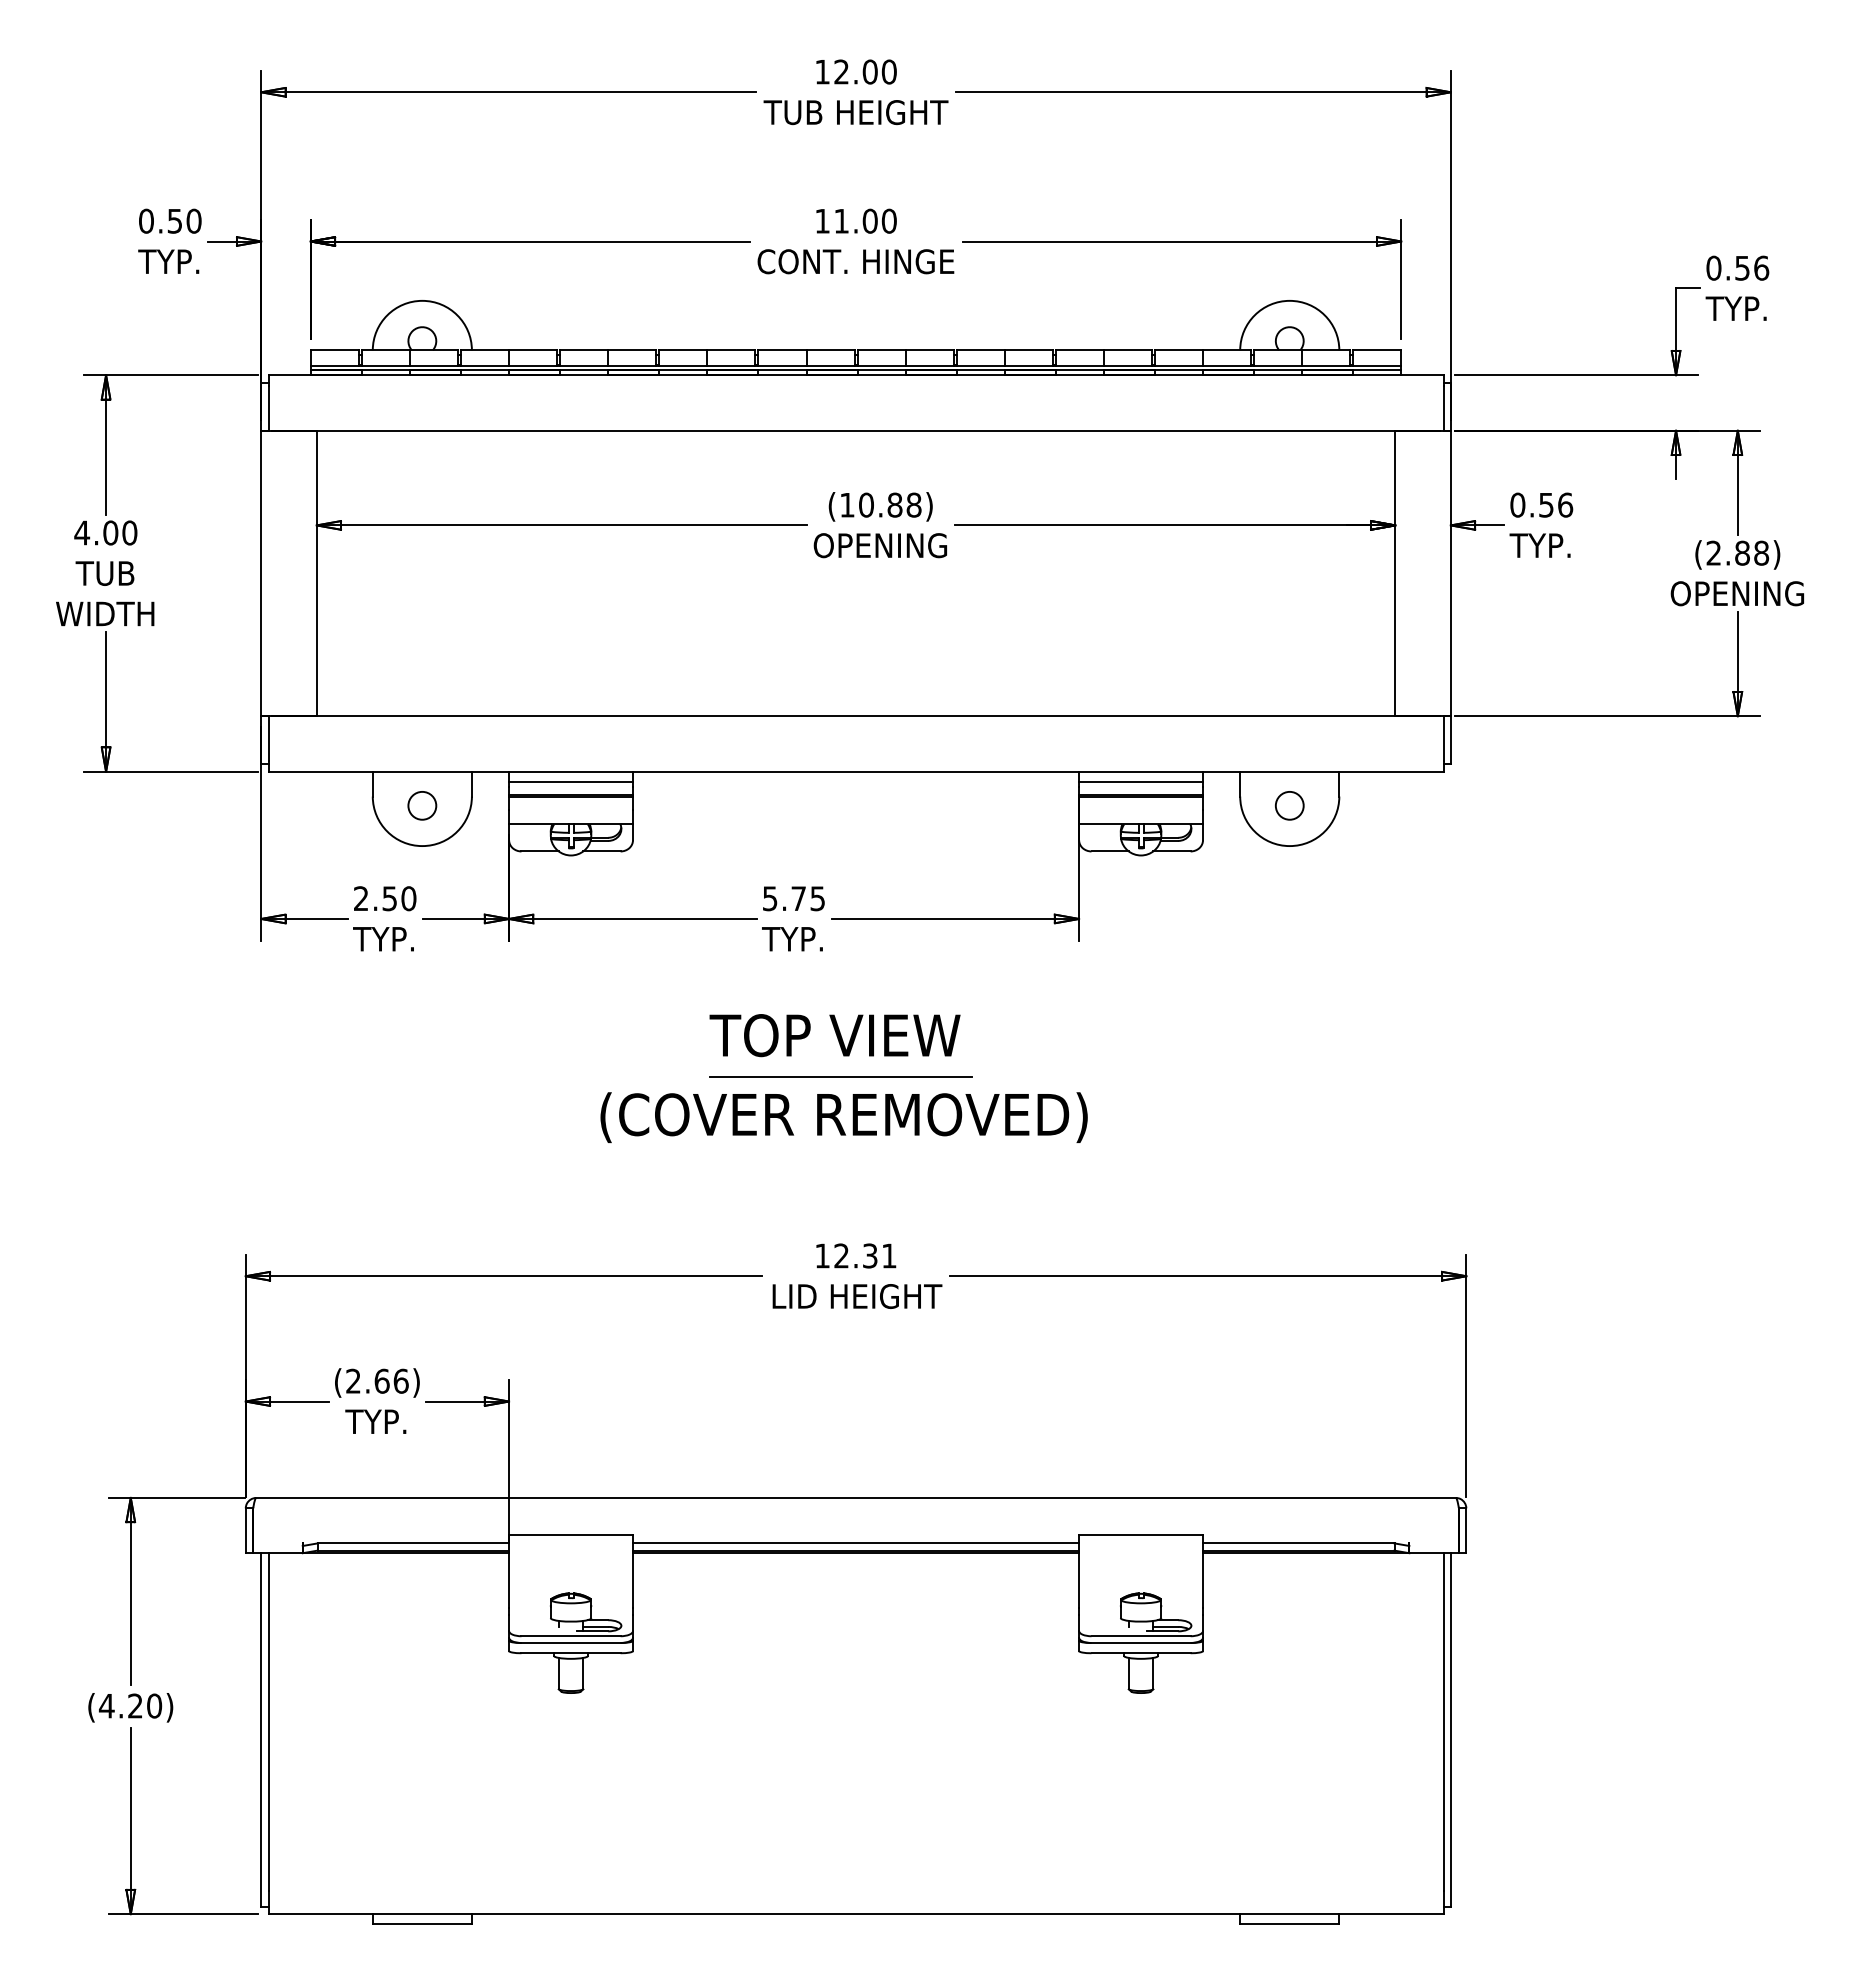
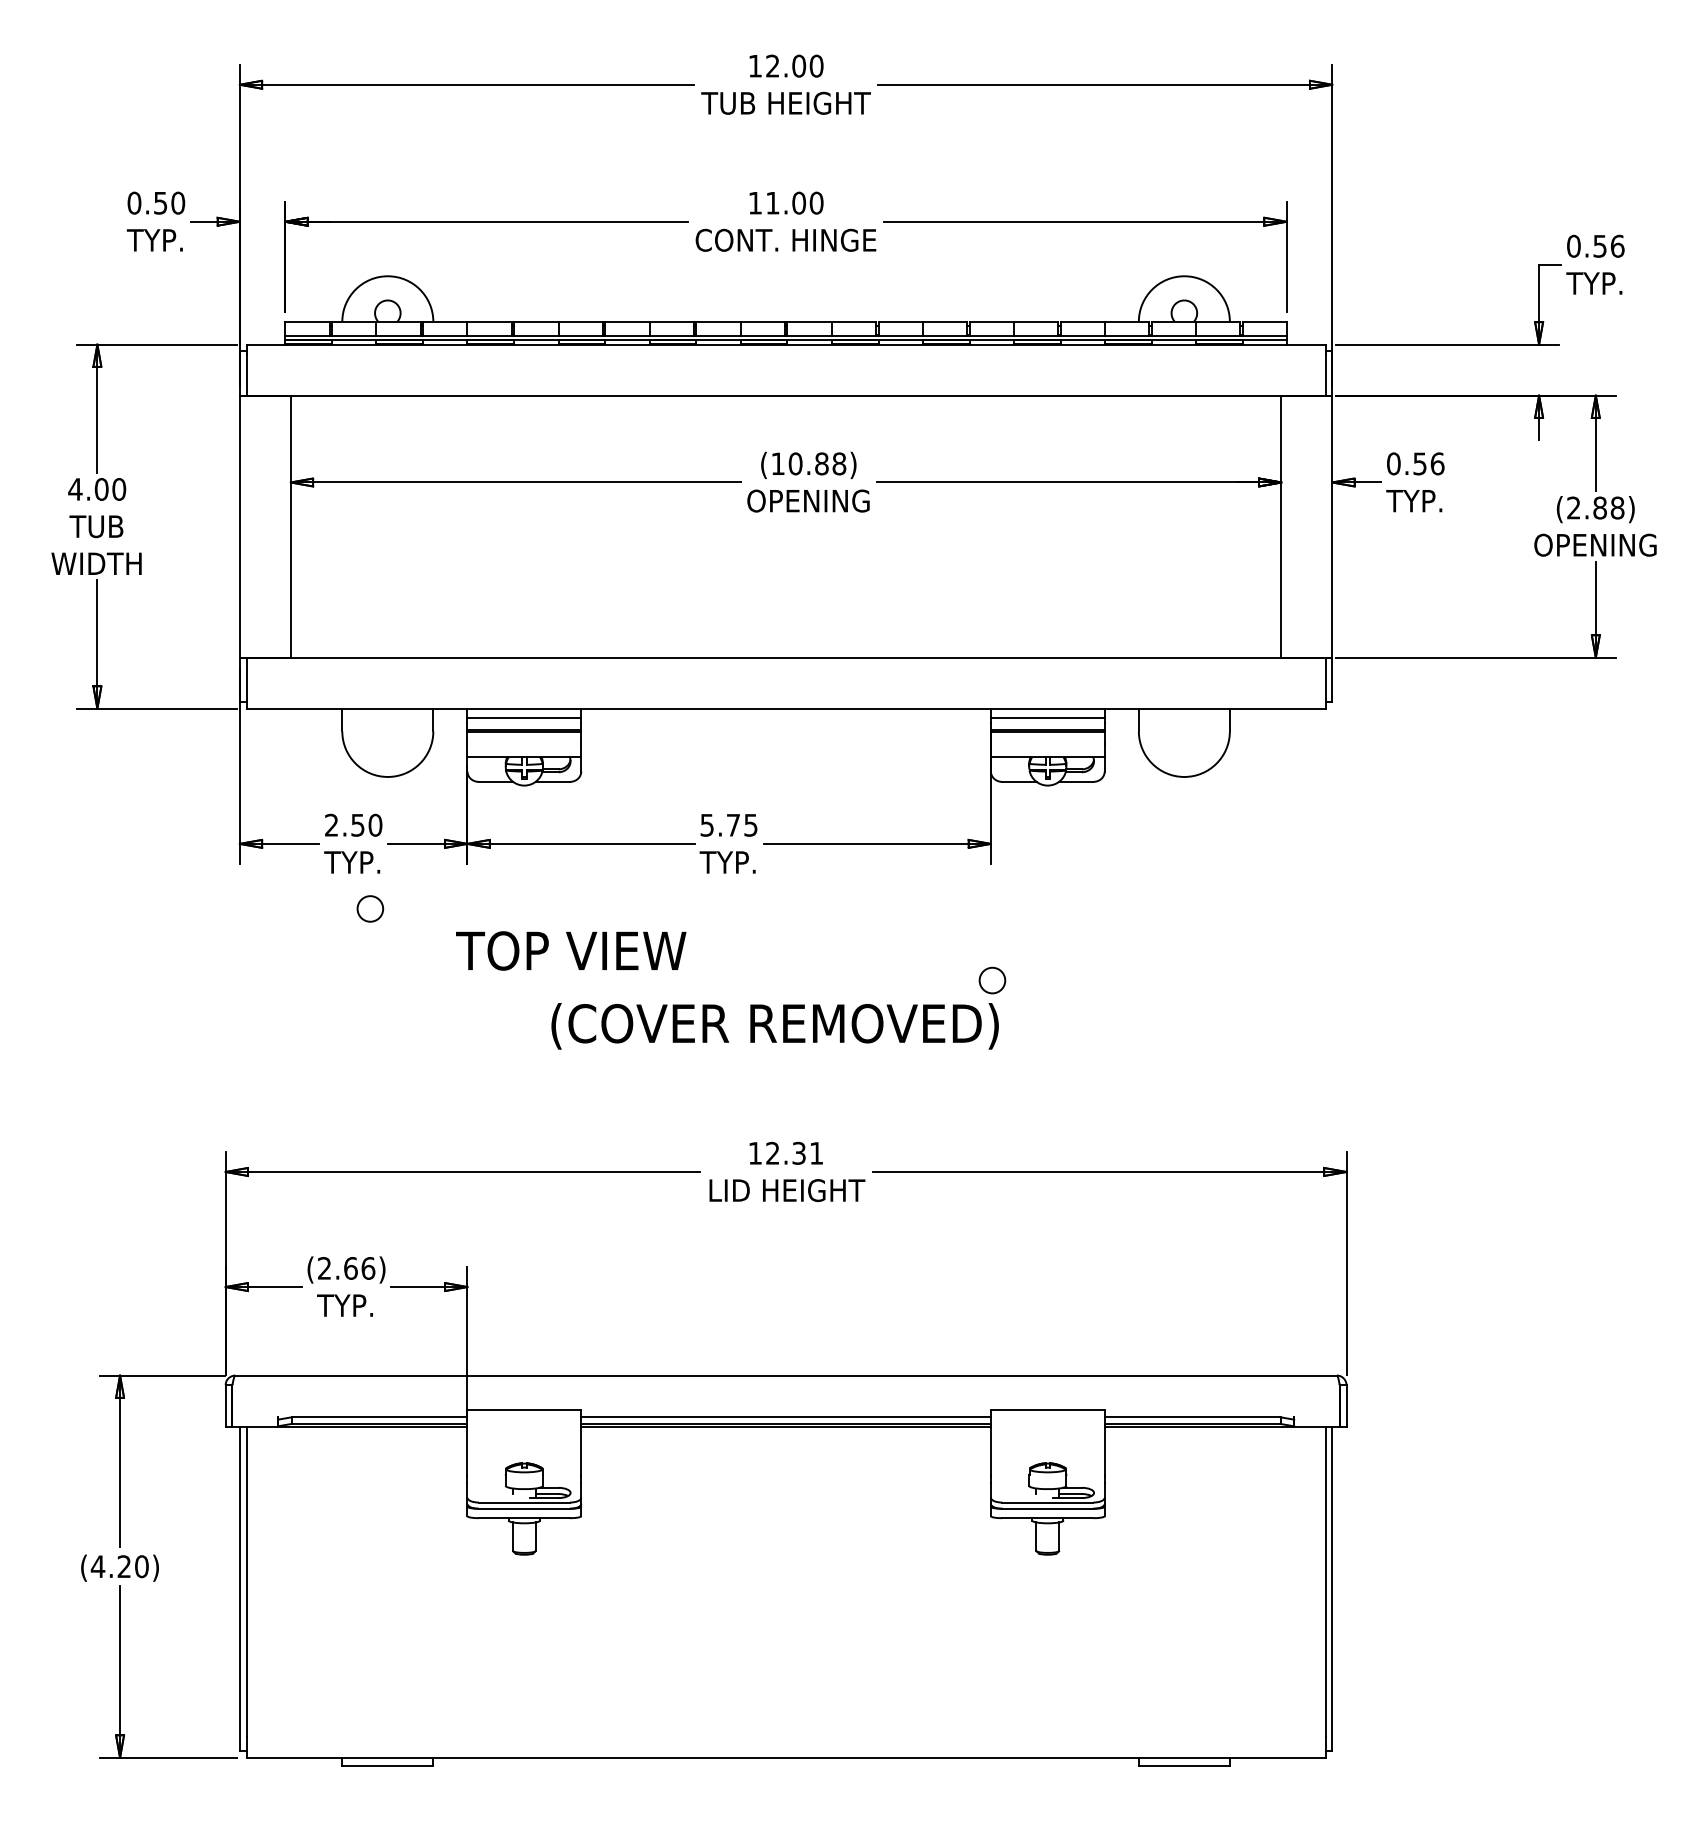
circle: (422, 805) -> (370, 908), moved
circle: (1289, 805) -> (992, 980), moved
text: (834, 1035) -> (570, 950), moved
line: (840, 1076) -> (771, 988), removed

